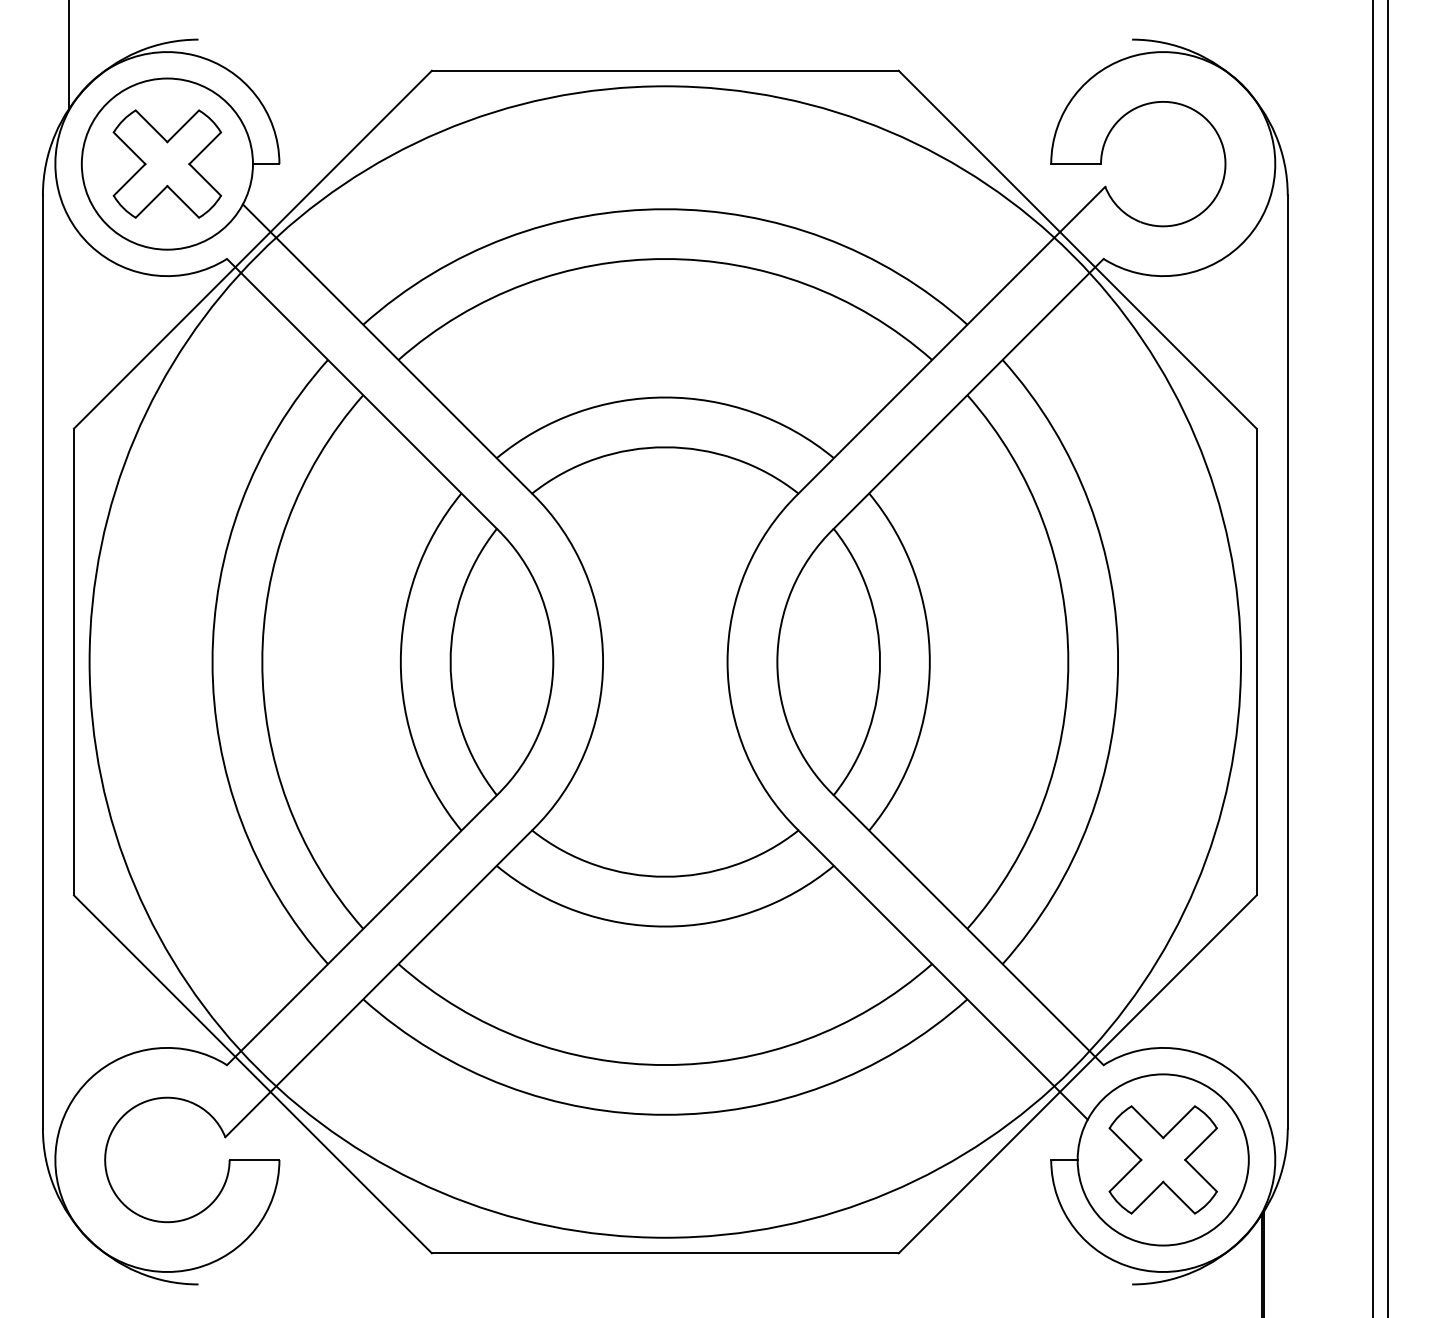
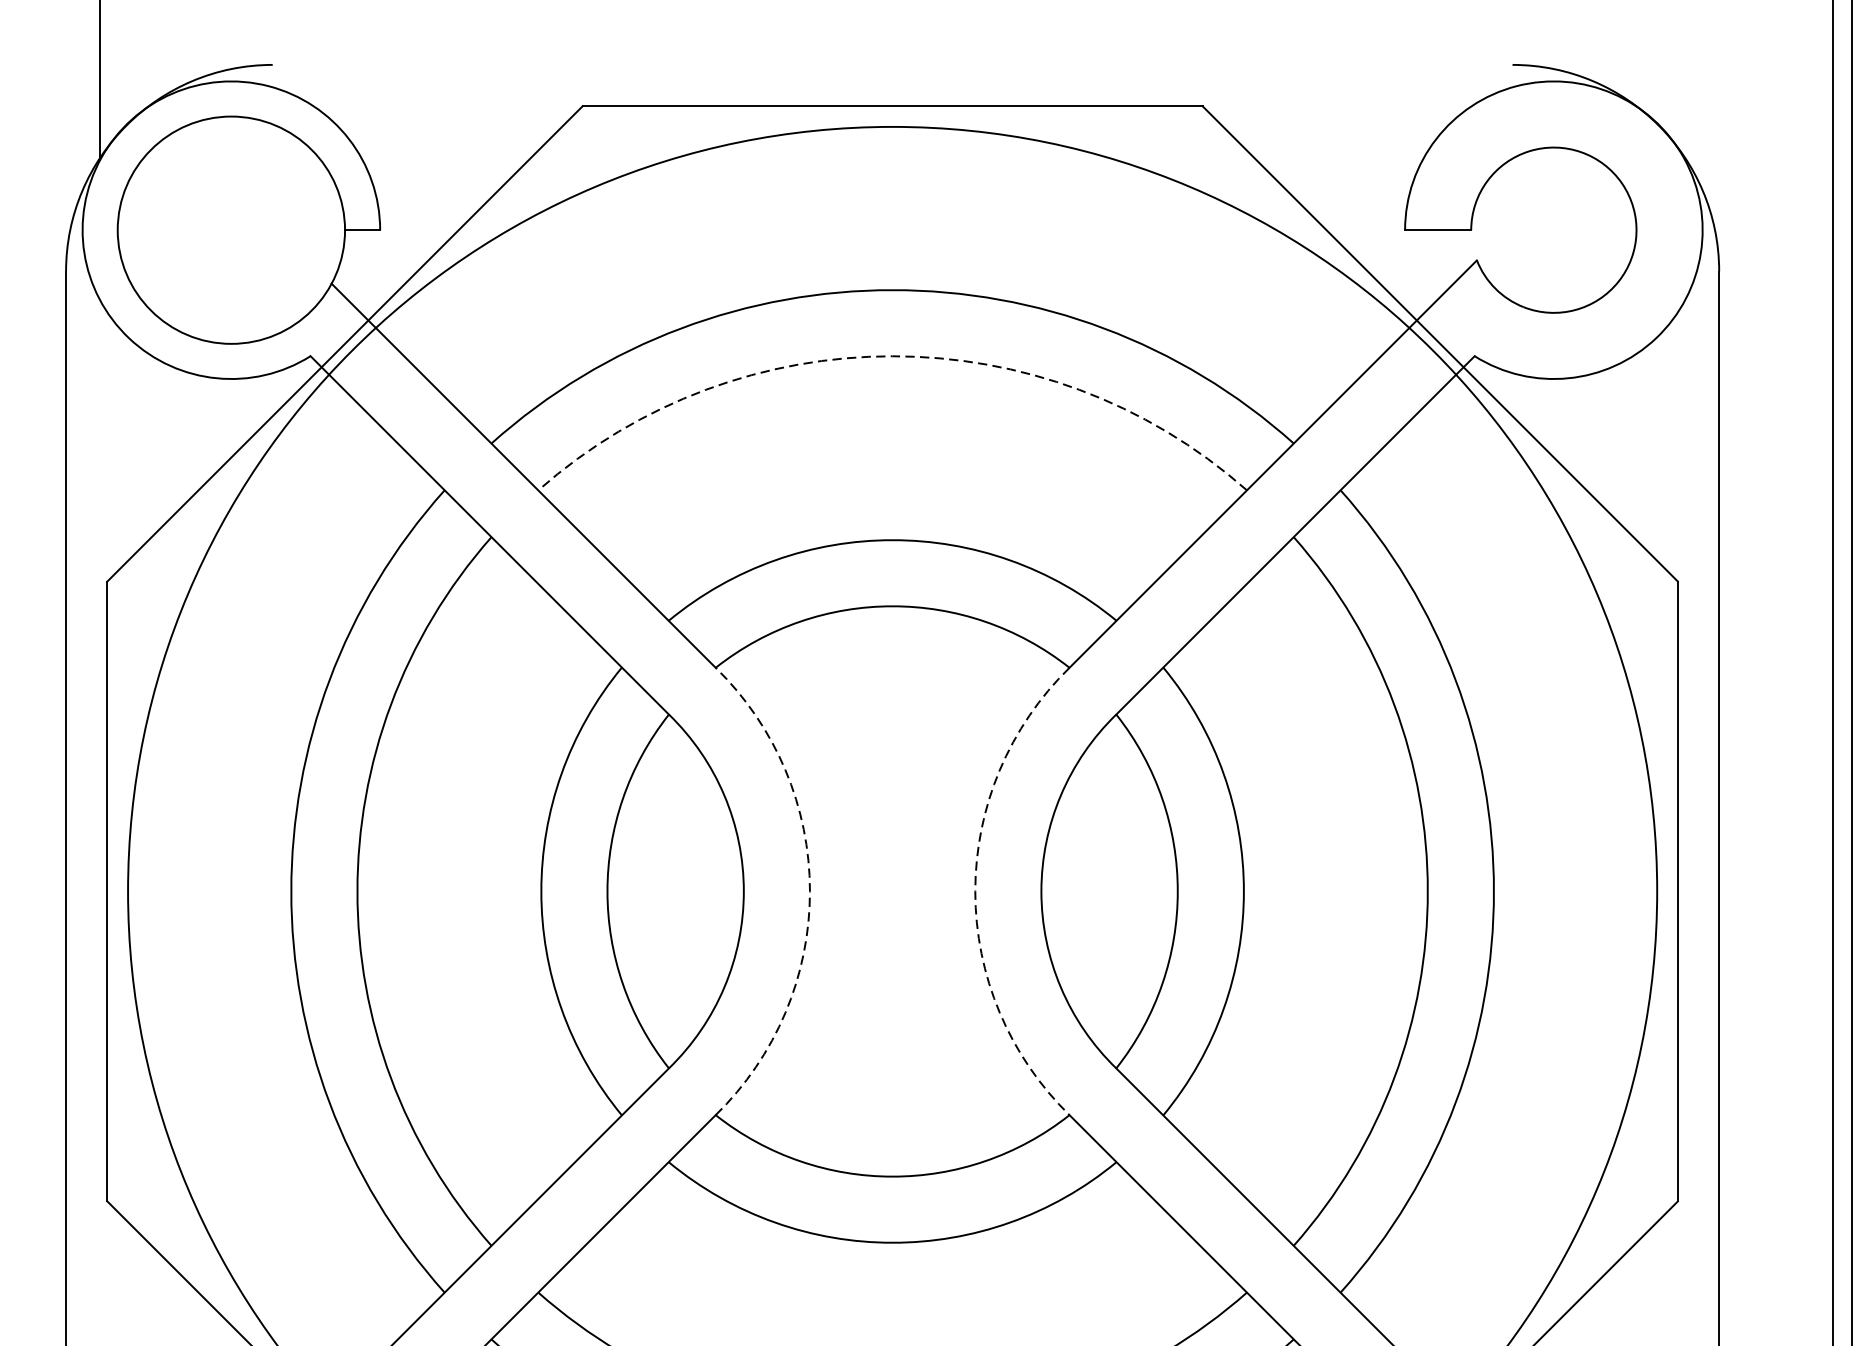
part: (167, 163) -> (231, 229), removed
arc: (665, 259) -> (892, 356), solid -> dashed
arc: (603, 662) -> (810, 892), solid -> dashed
arc: (727, 662) -> (975, 892), solid -> dashed

